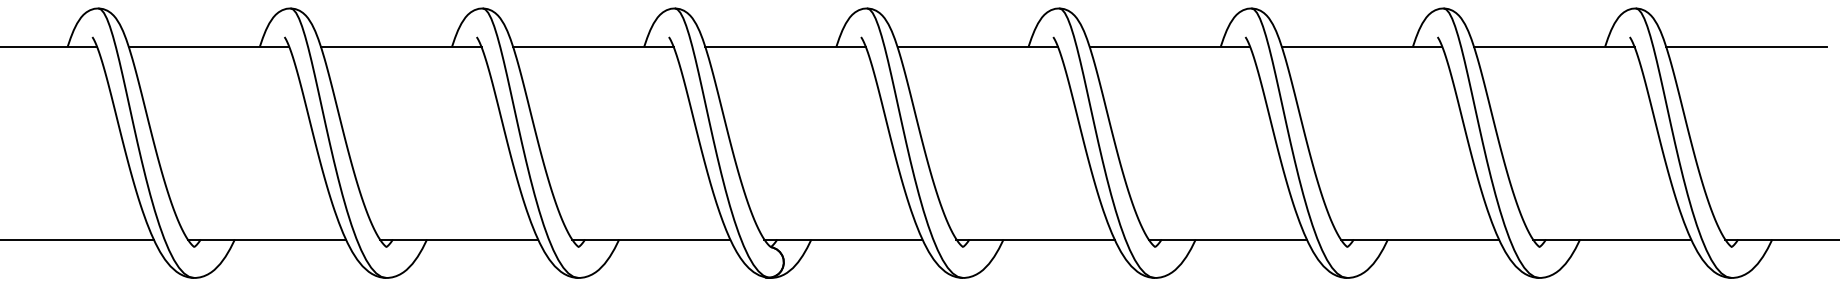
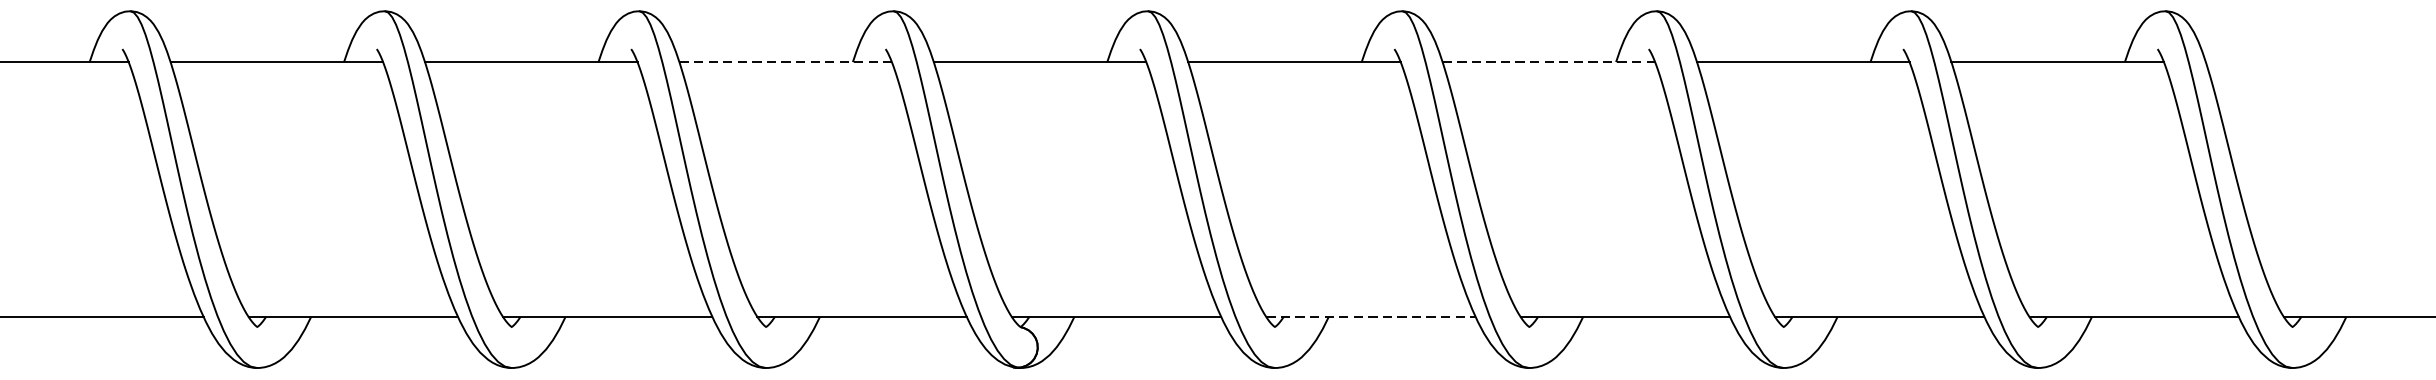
line: (593, 46) -> (785, 61), solid -> dashed
line: (1170, 46) -> (1549, 61), solid -> dashed
line: (1746, 46) -> (2312, 61), removed
line: (1036, 239) -> (1372, 317), solid -> dashed

